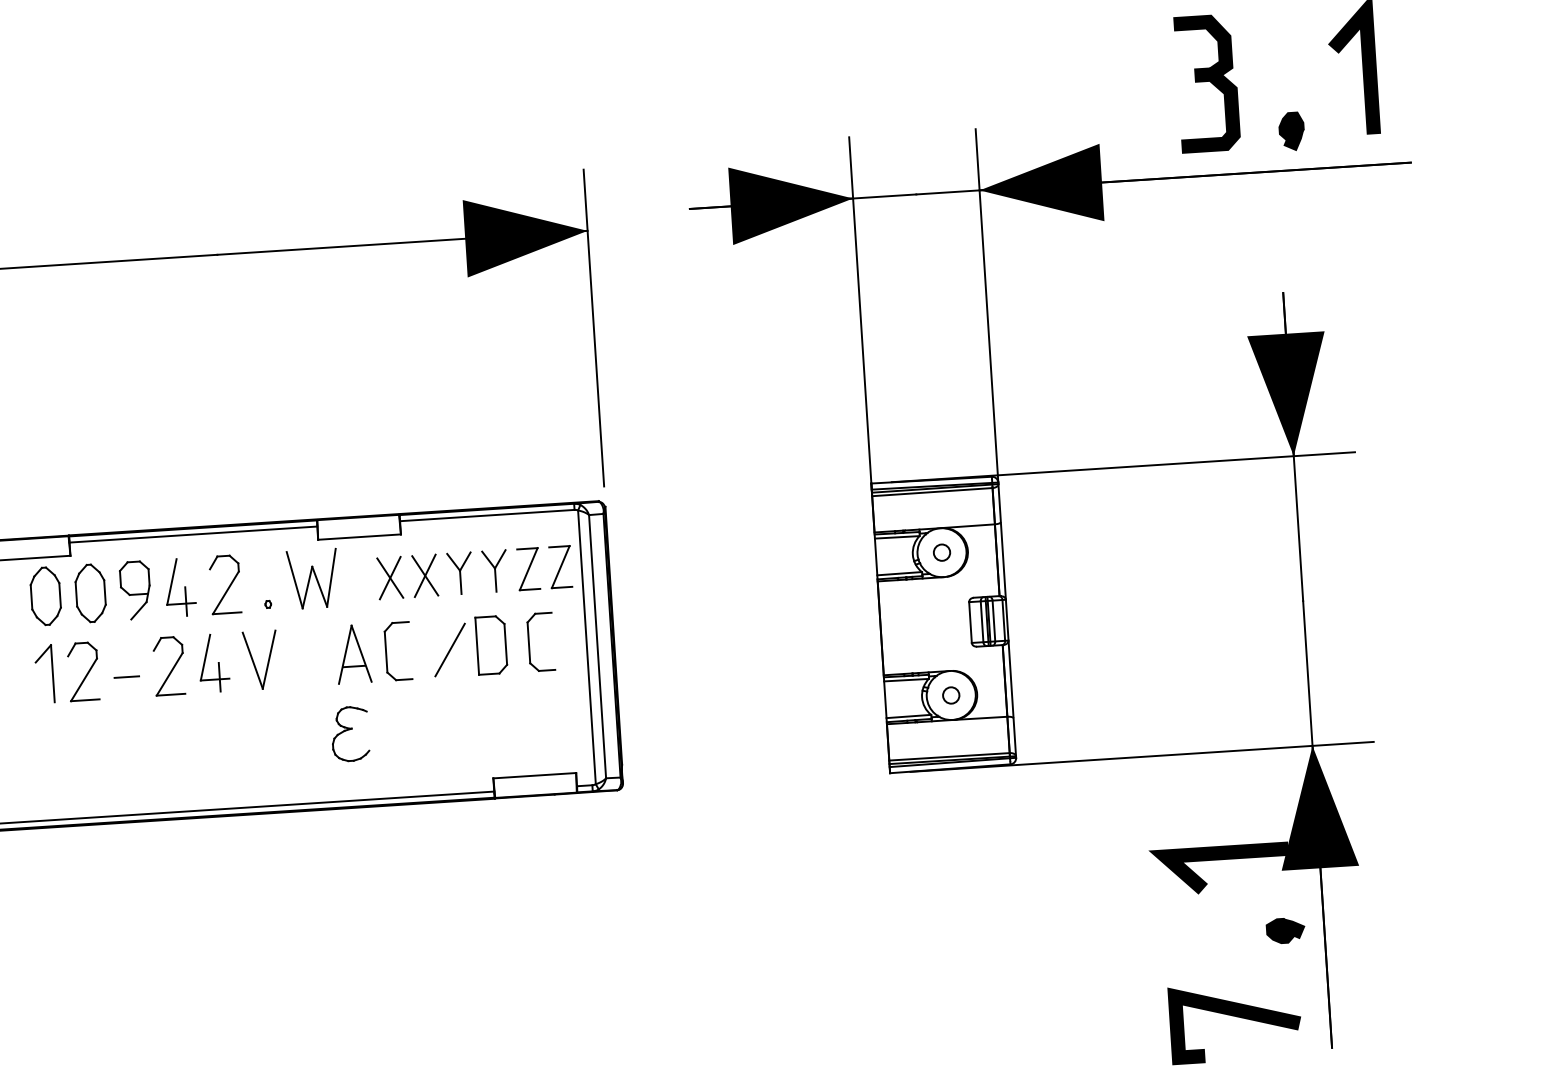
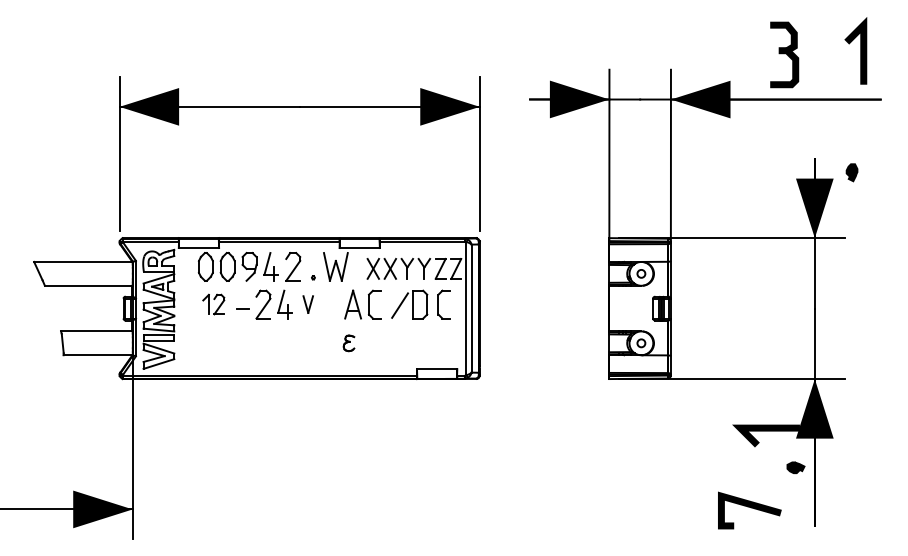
part: (1290, 130) -> (851, 172), moved
part: (261, 659) -> (308, 304), size x0.6
part: (66, 672) -> (213, 304), size x0.7
part: (349, 734) -> (348, 343), size x0.6
line: (1238, 1017) -> (751, 508), moved

